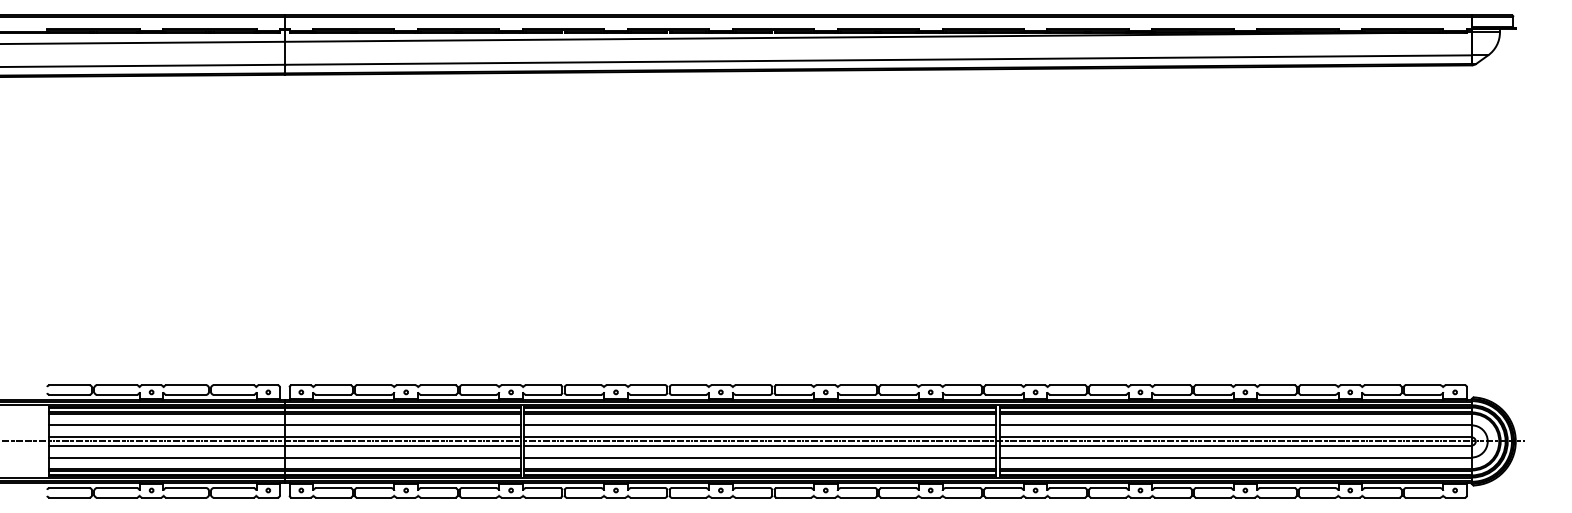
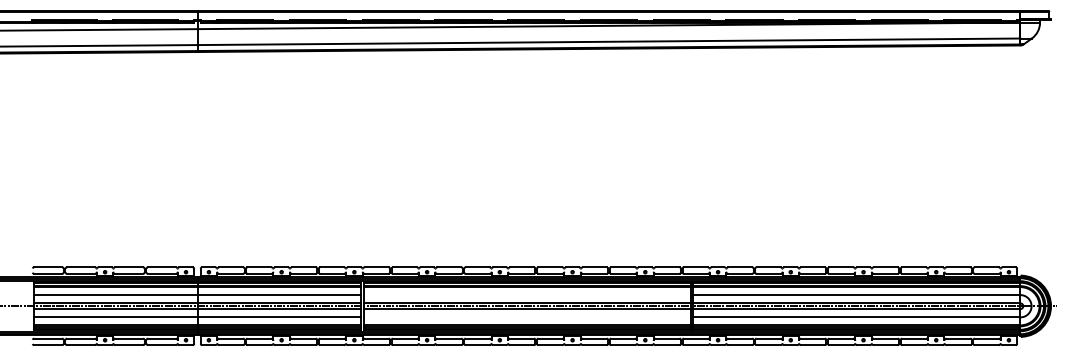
line: (759, 425) -> (526, 295), removed
line: (759, 457) -> (526, 317), removed

